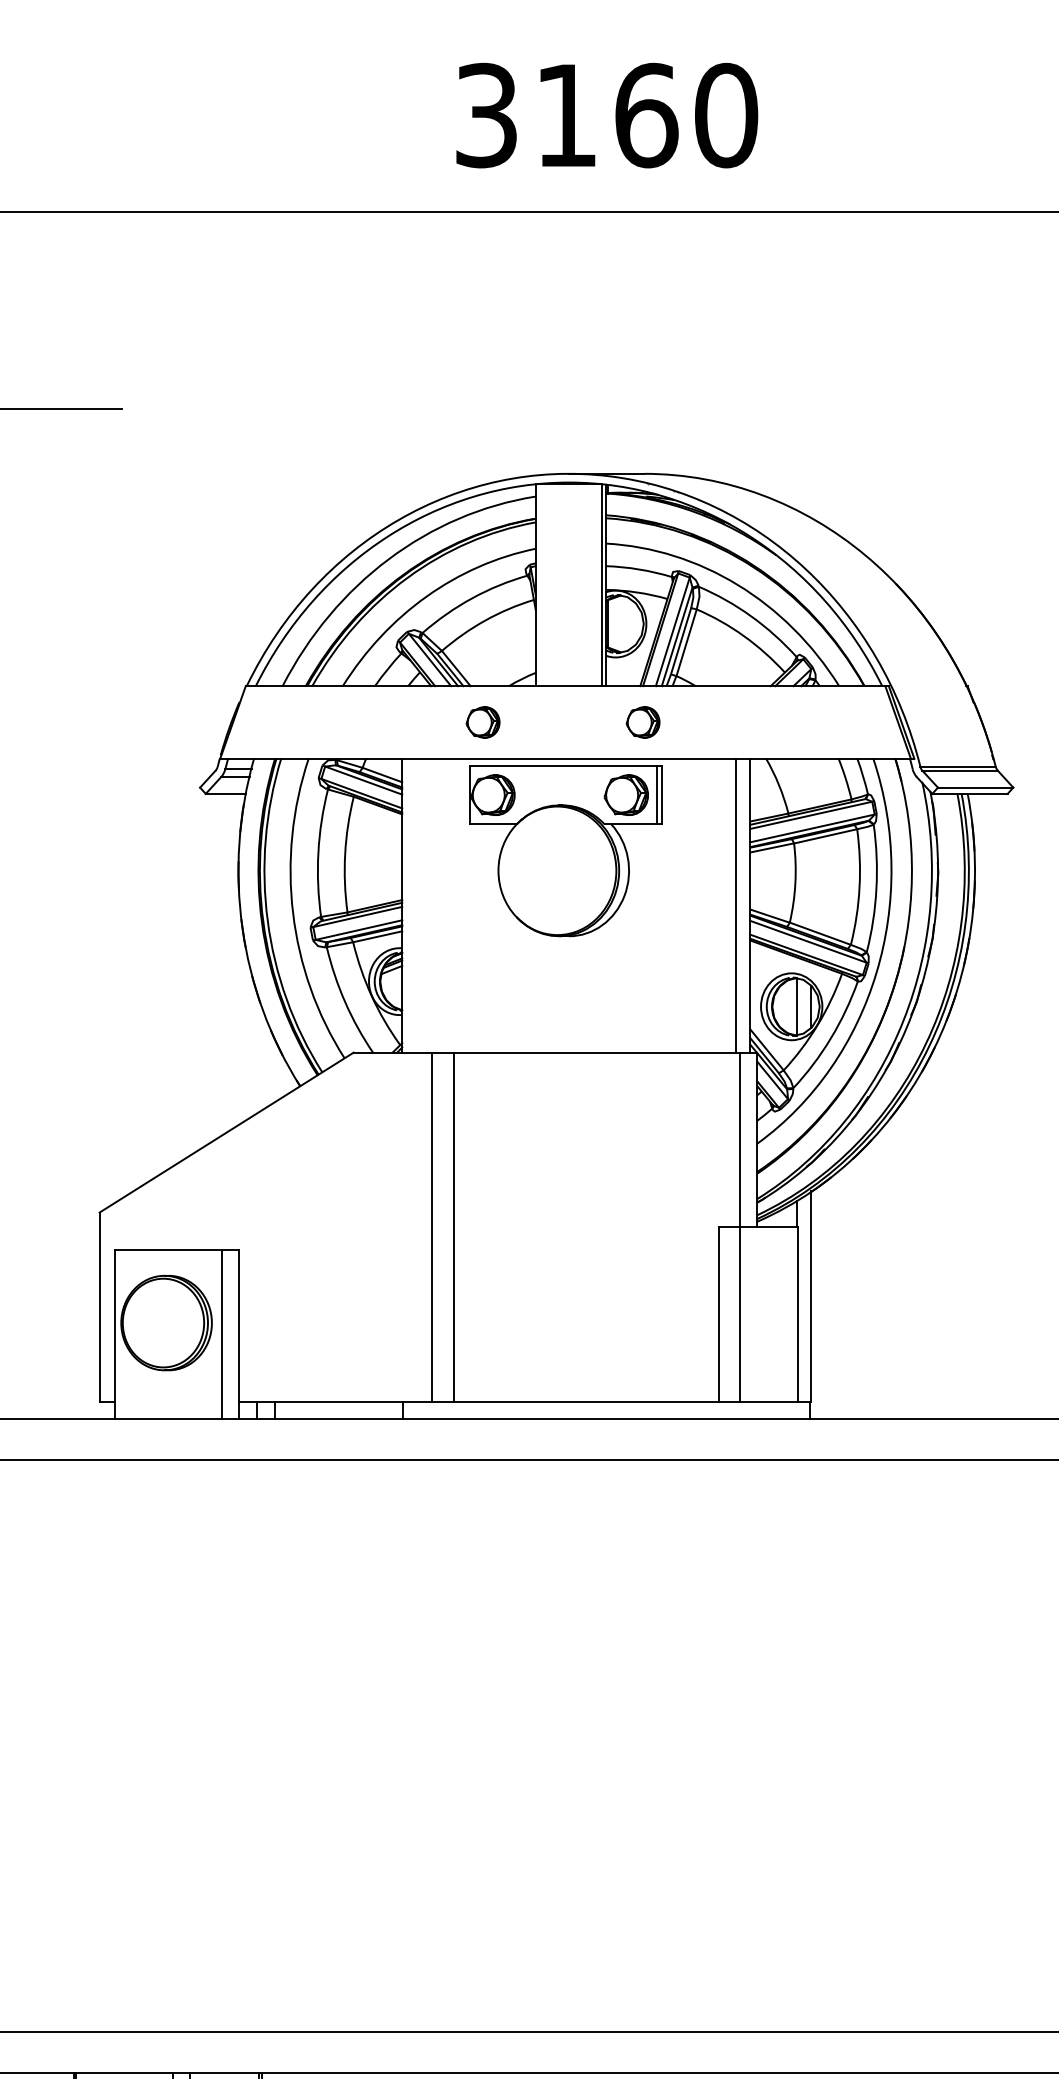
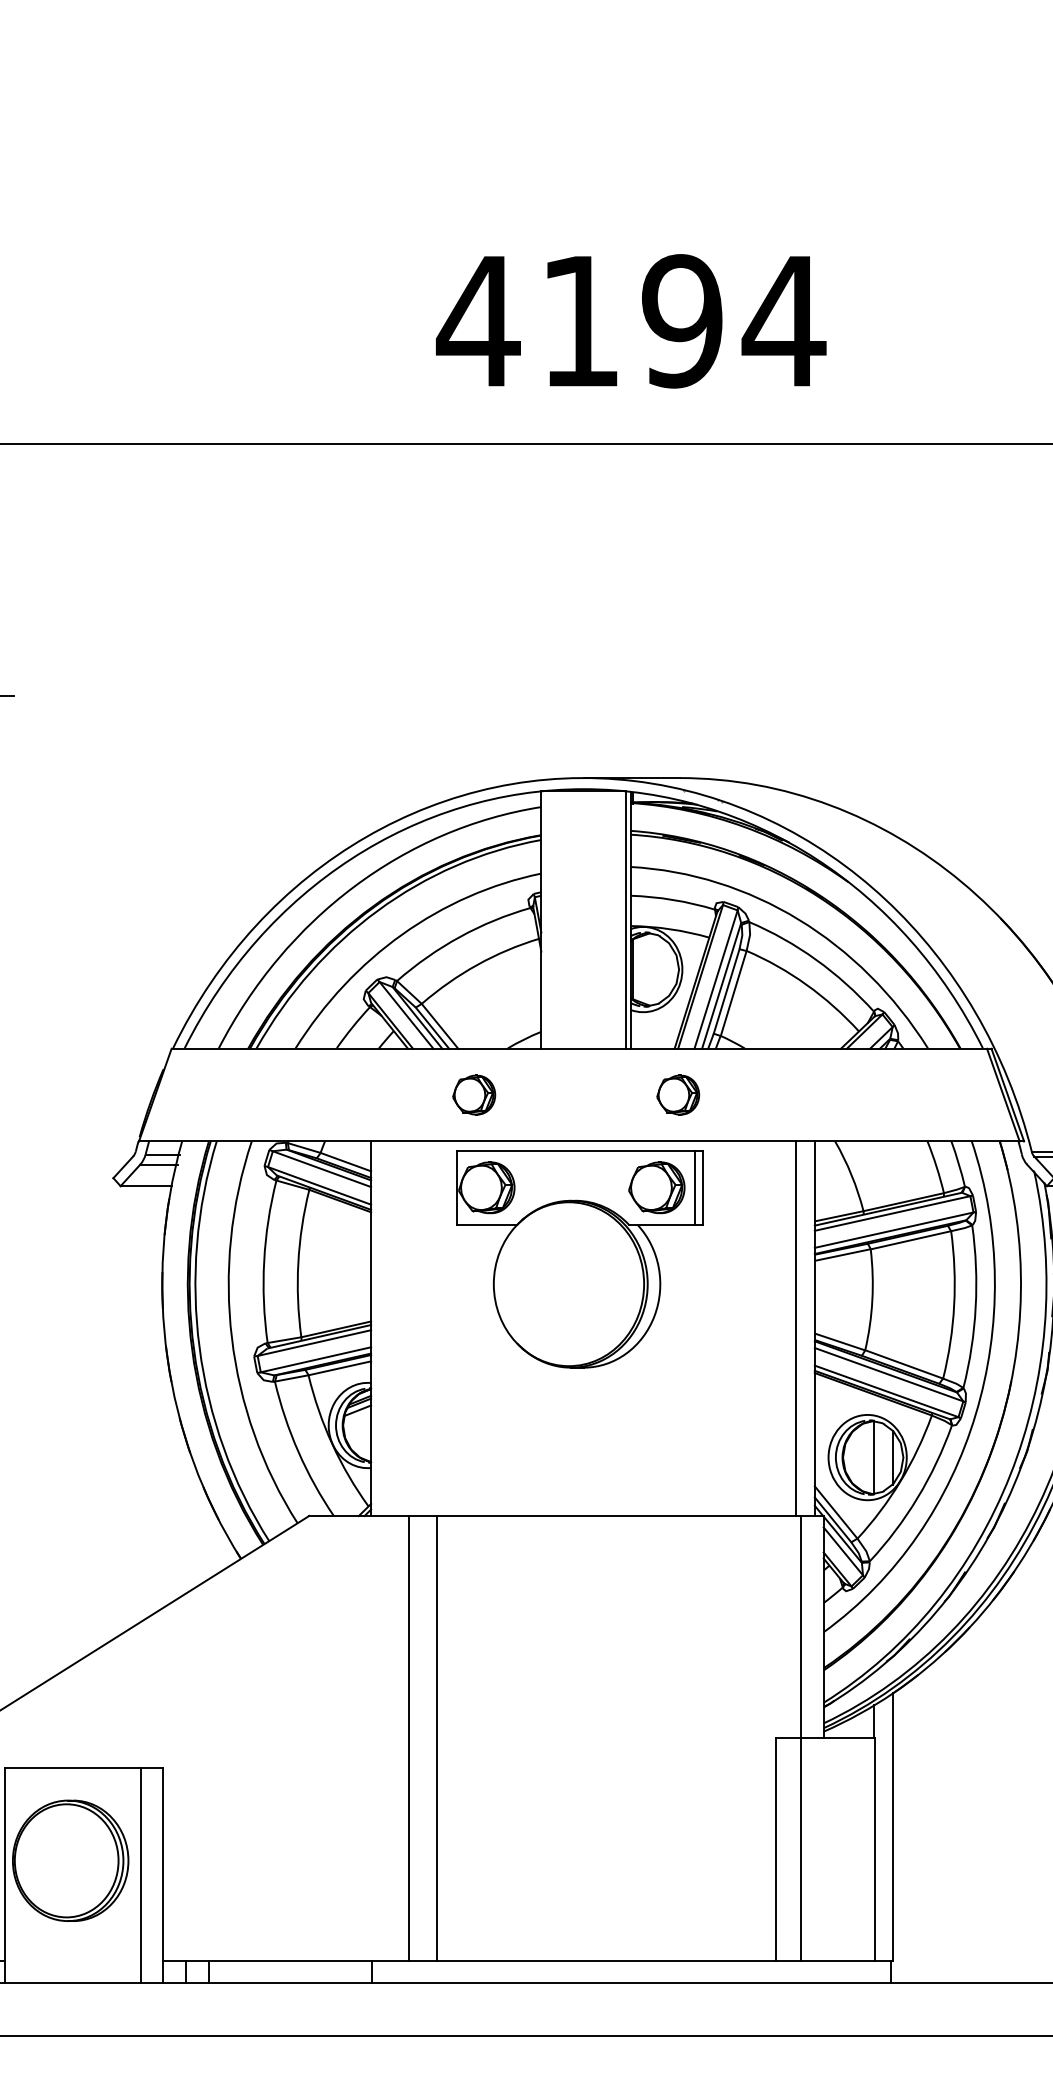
text: (606, 115) -> (631, 321), 3160 -> 4194

